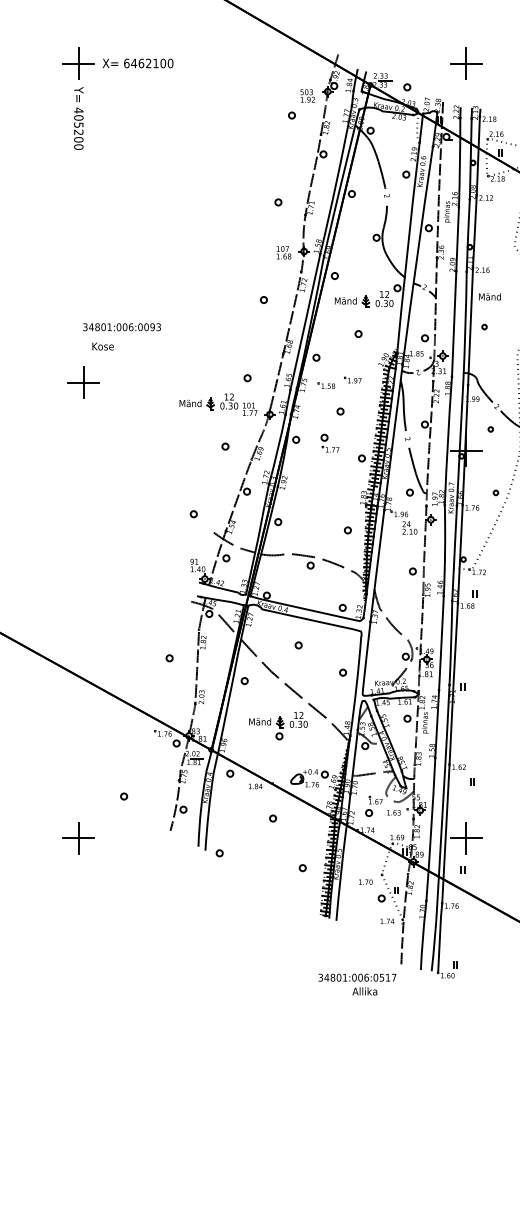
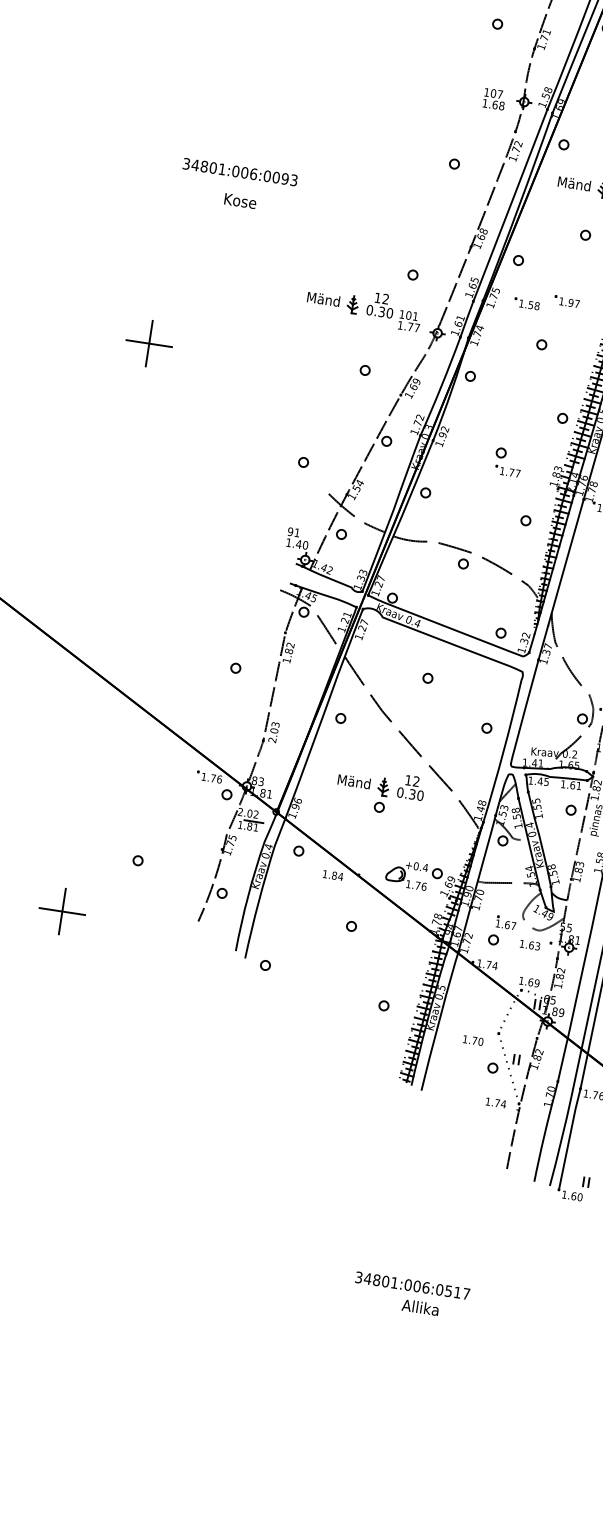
text: (102, 346) -> (239, 200), moved
part: (83, 382) -> (148, 343), moved
part: (329, 442) -> (507, 461), moved
text: (357, 984) -> (411, 1295), moved

